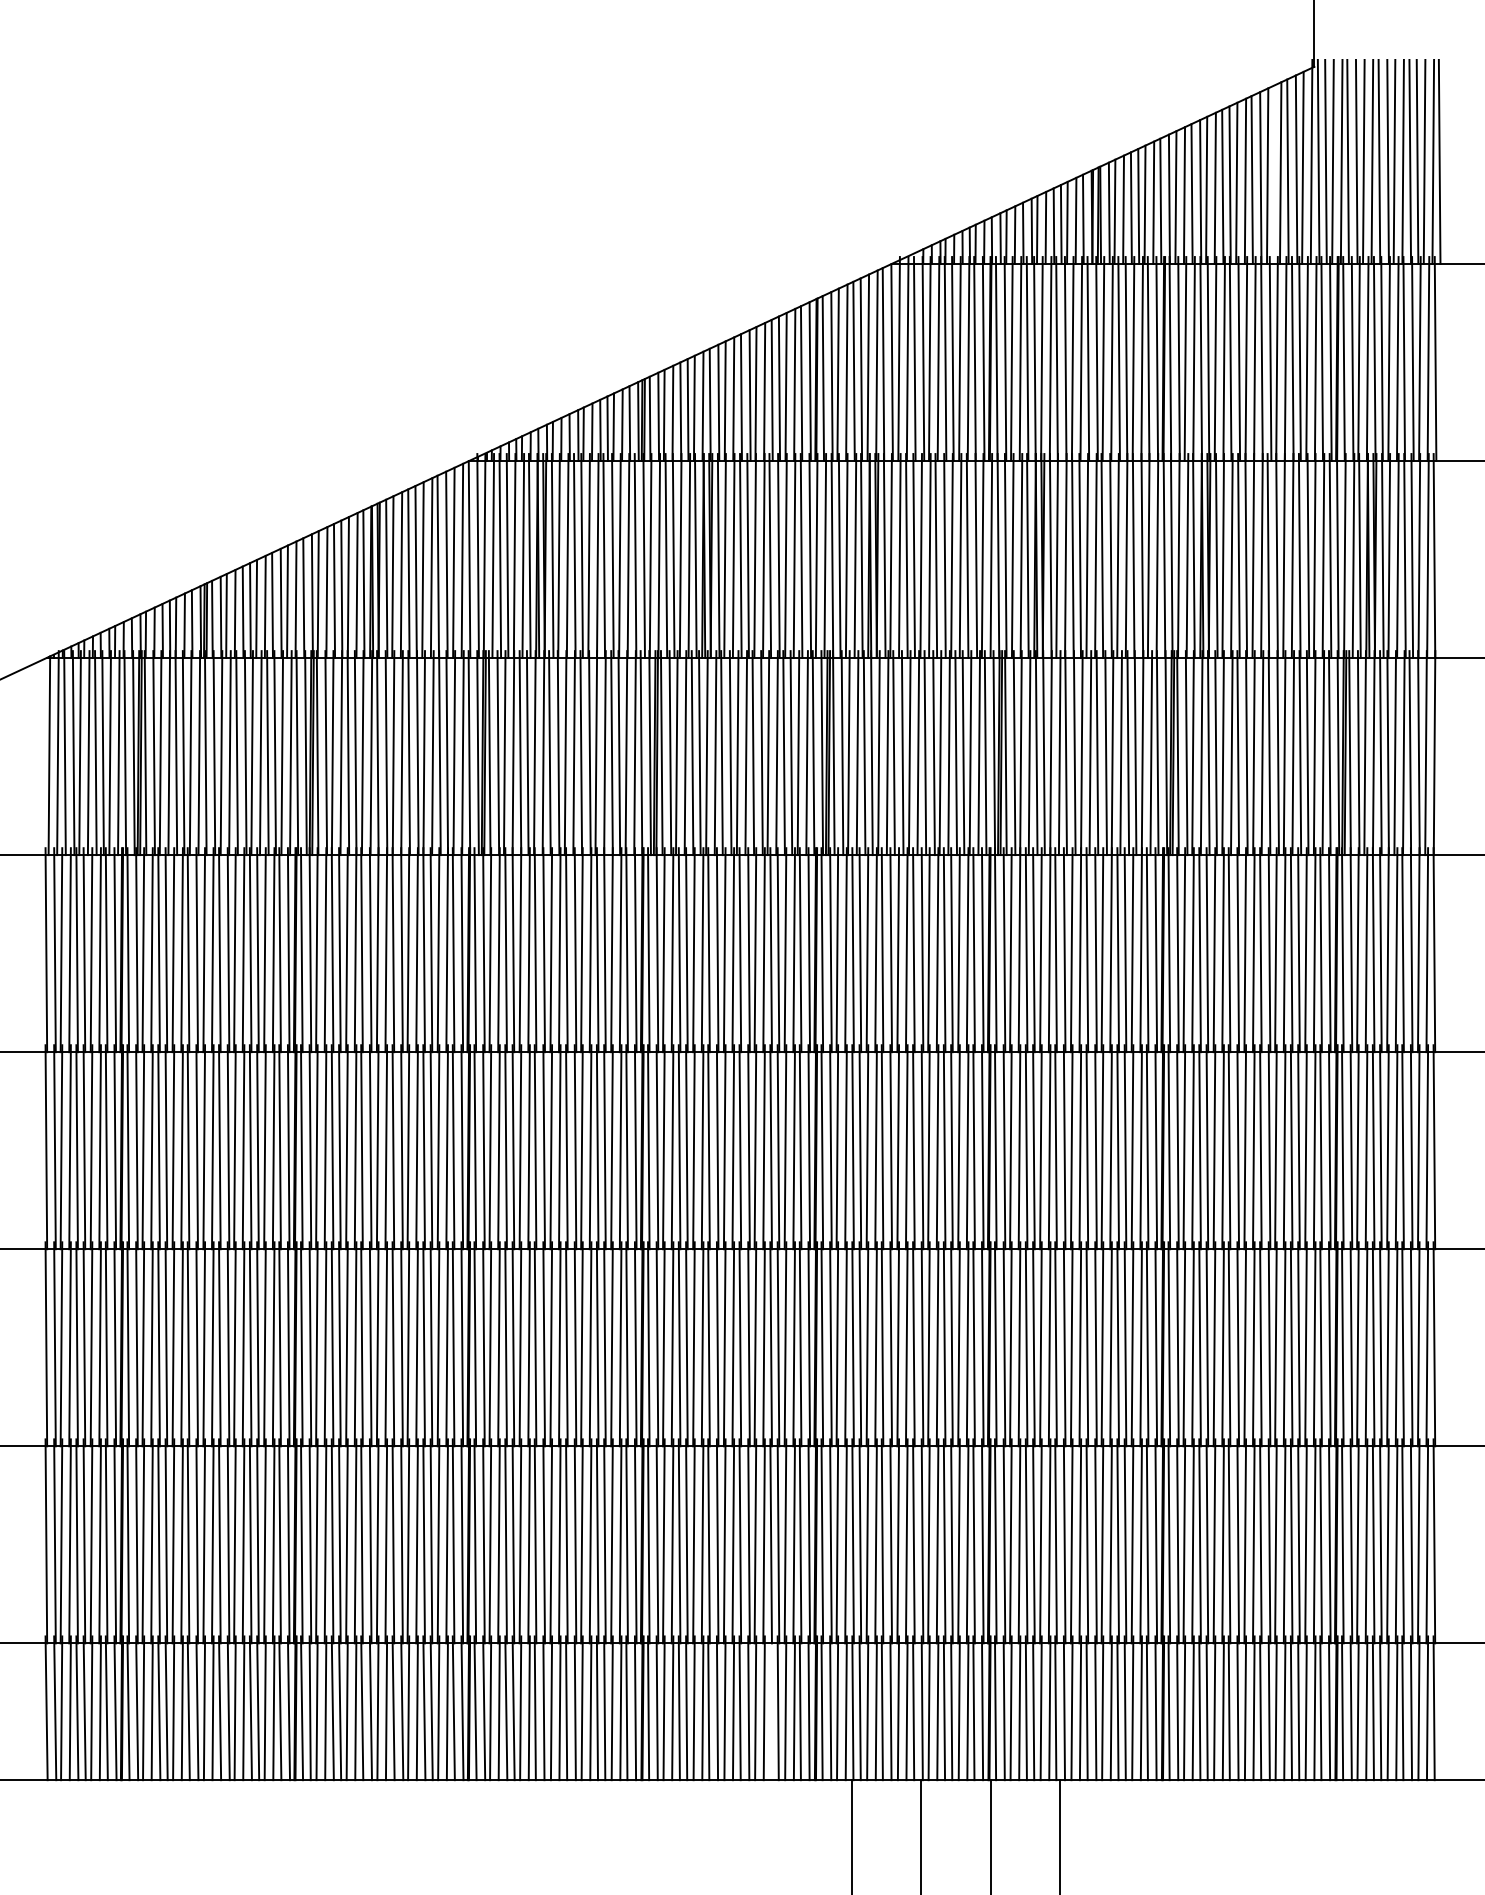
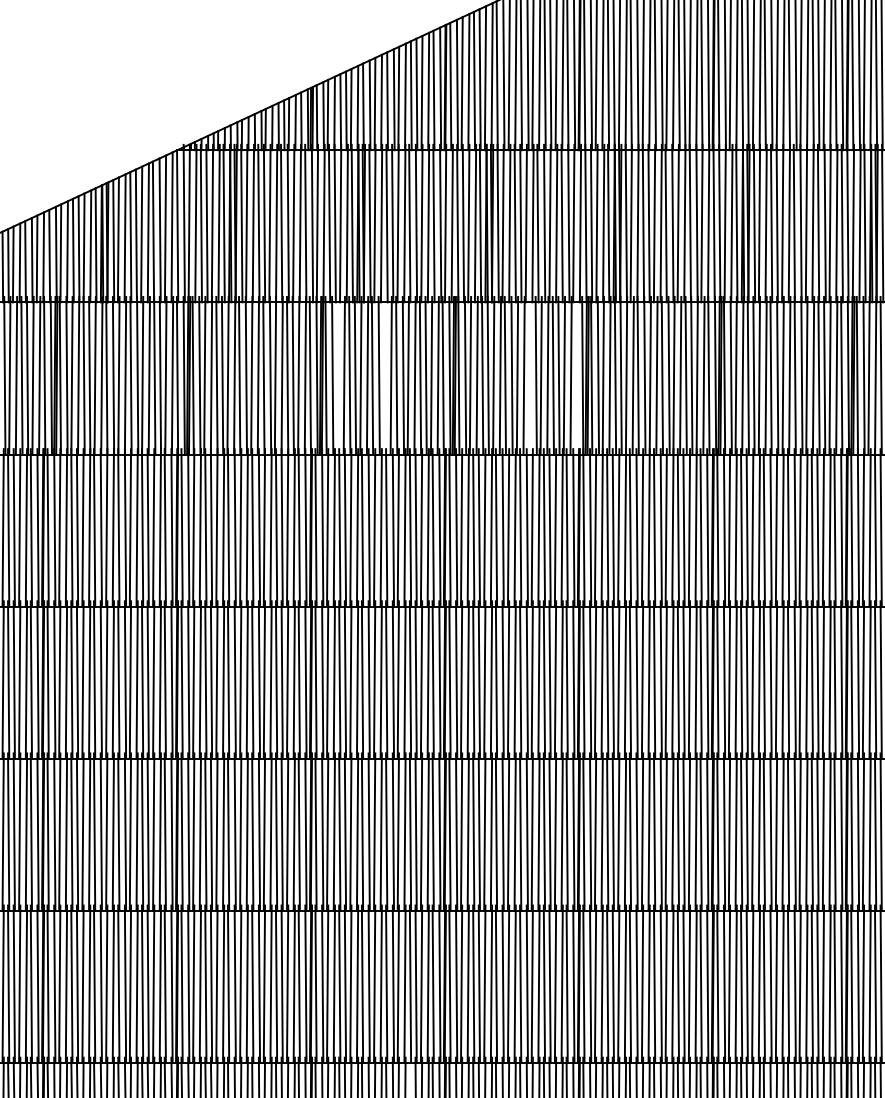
line: (676, 753) -> (337, 376), removed
line: (737, 753) -> (384, 376), removed
line: (925, 753) -> (529, 376), removed
line: (985, 753) -> (575, 376), removed

